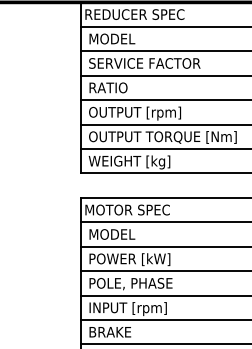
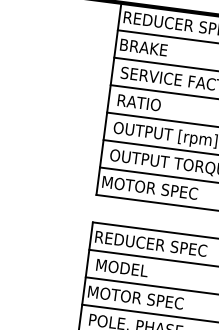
text: (110, 38) -> (148, 47), MODEL -> BRAKE
text: (127, 162) -> (149, 189), WEIGHT [kg] -> MOTOR SPEC
text: (135, 209) -> (151, 243), MOTOR SPEC -> REDUCER SPEC
text: (127, 259) -> (135, 298), POWER [kW] -> MOTOR SPEC

